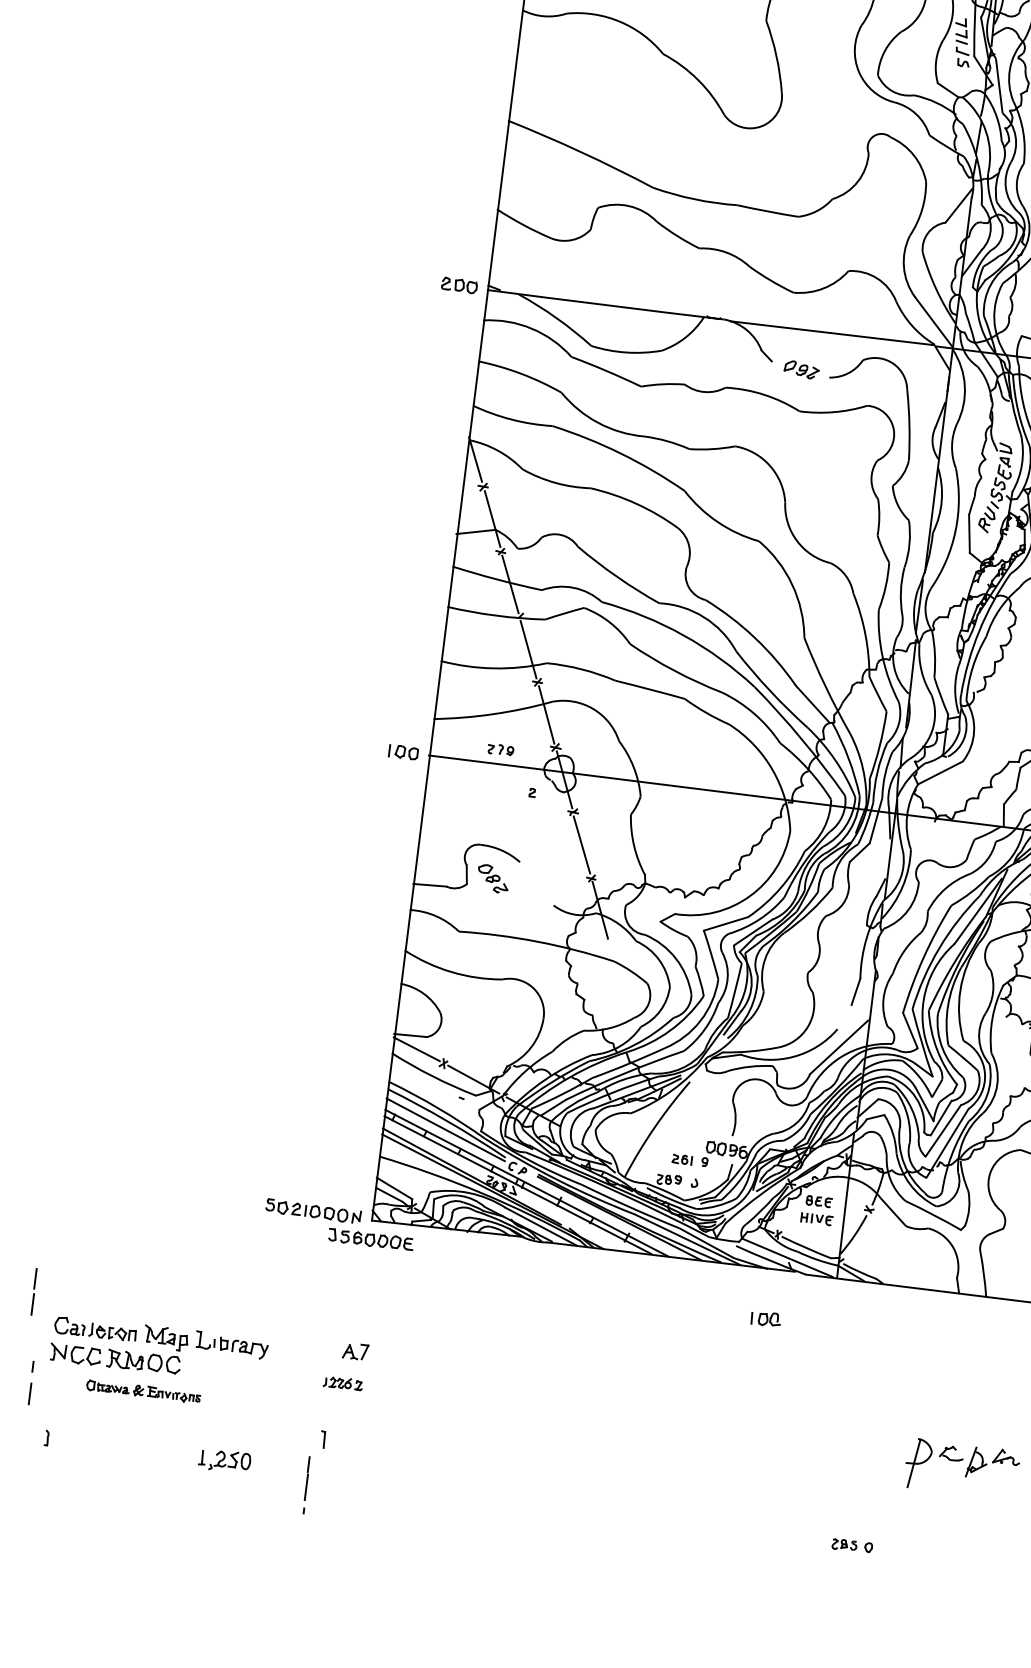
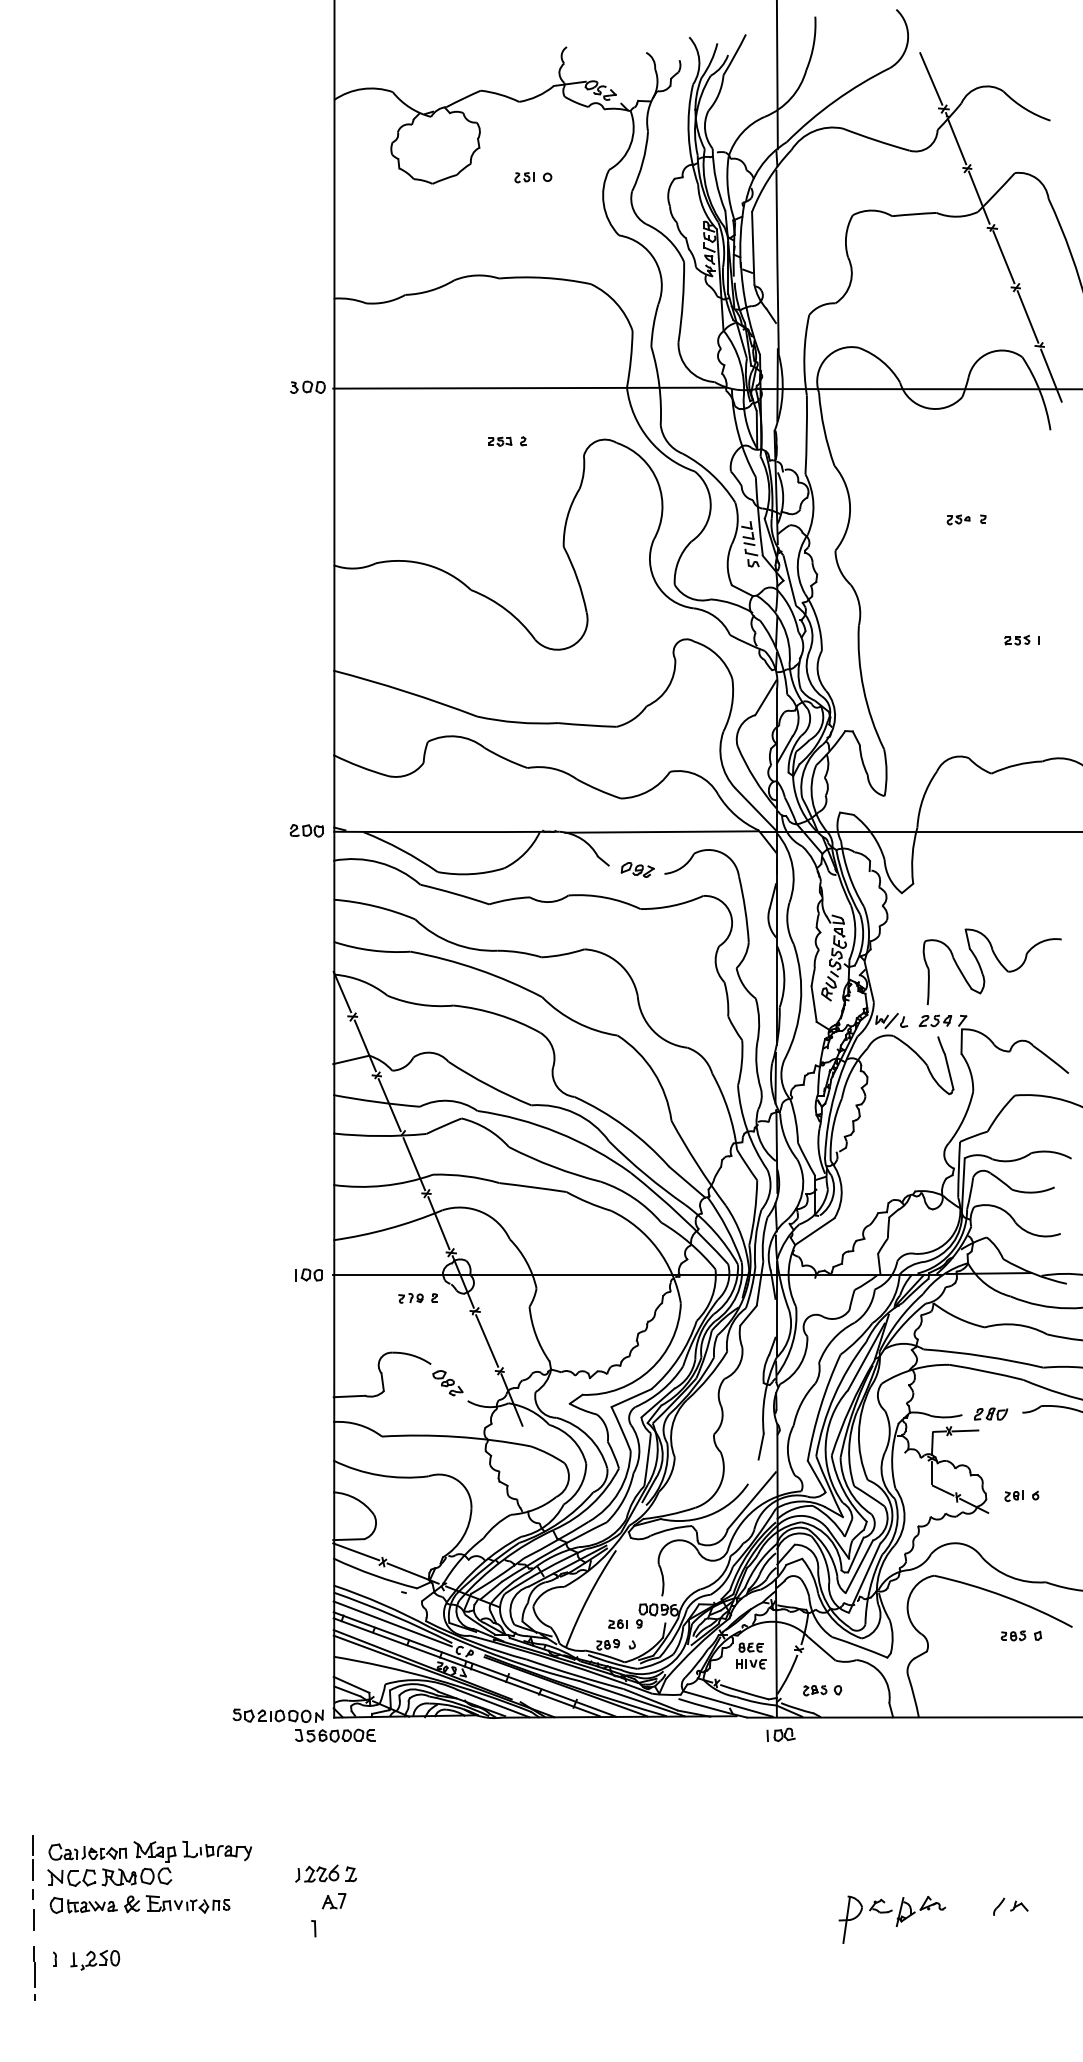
part: (500, 750) -> (410, 1298), moved
part: (492, 879) -> (447, 1383), moved
line: (34, 1289) -> (32, 1855), moved
part: (765, 1318) -> (780, 1734), moved
part: (354, 1351) -> (333, 1901), moved
part: (343, 1383) -> (326, 1873), size x1.67
part: (143, 1391) -> (139, 1904), size x1.67
part: (225, 1460) -> (95, 1959), moved
part: (961, 1468) -> (891, 1919), moved
part: (306, 1485) -> (34, 1973), moved
part: (852, 1545) -> (822, 1690), moved

